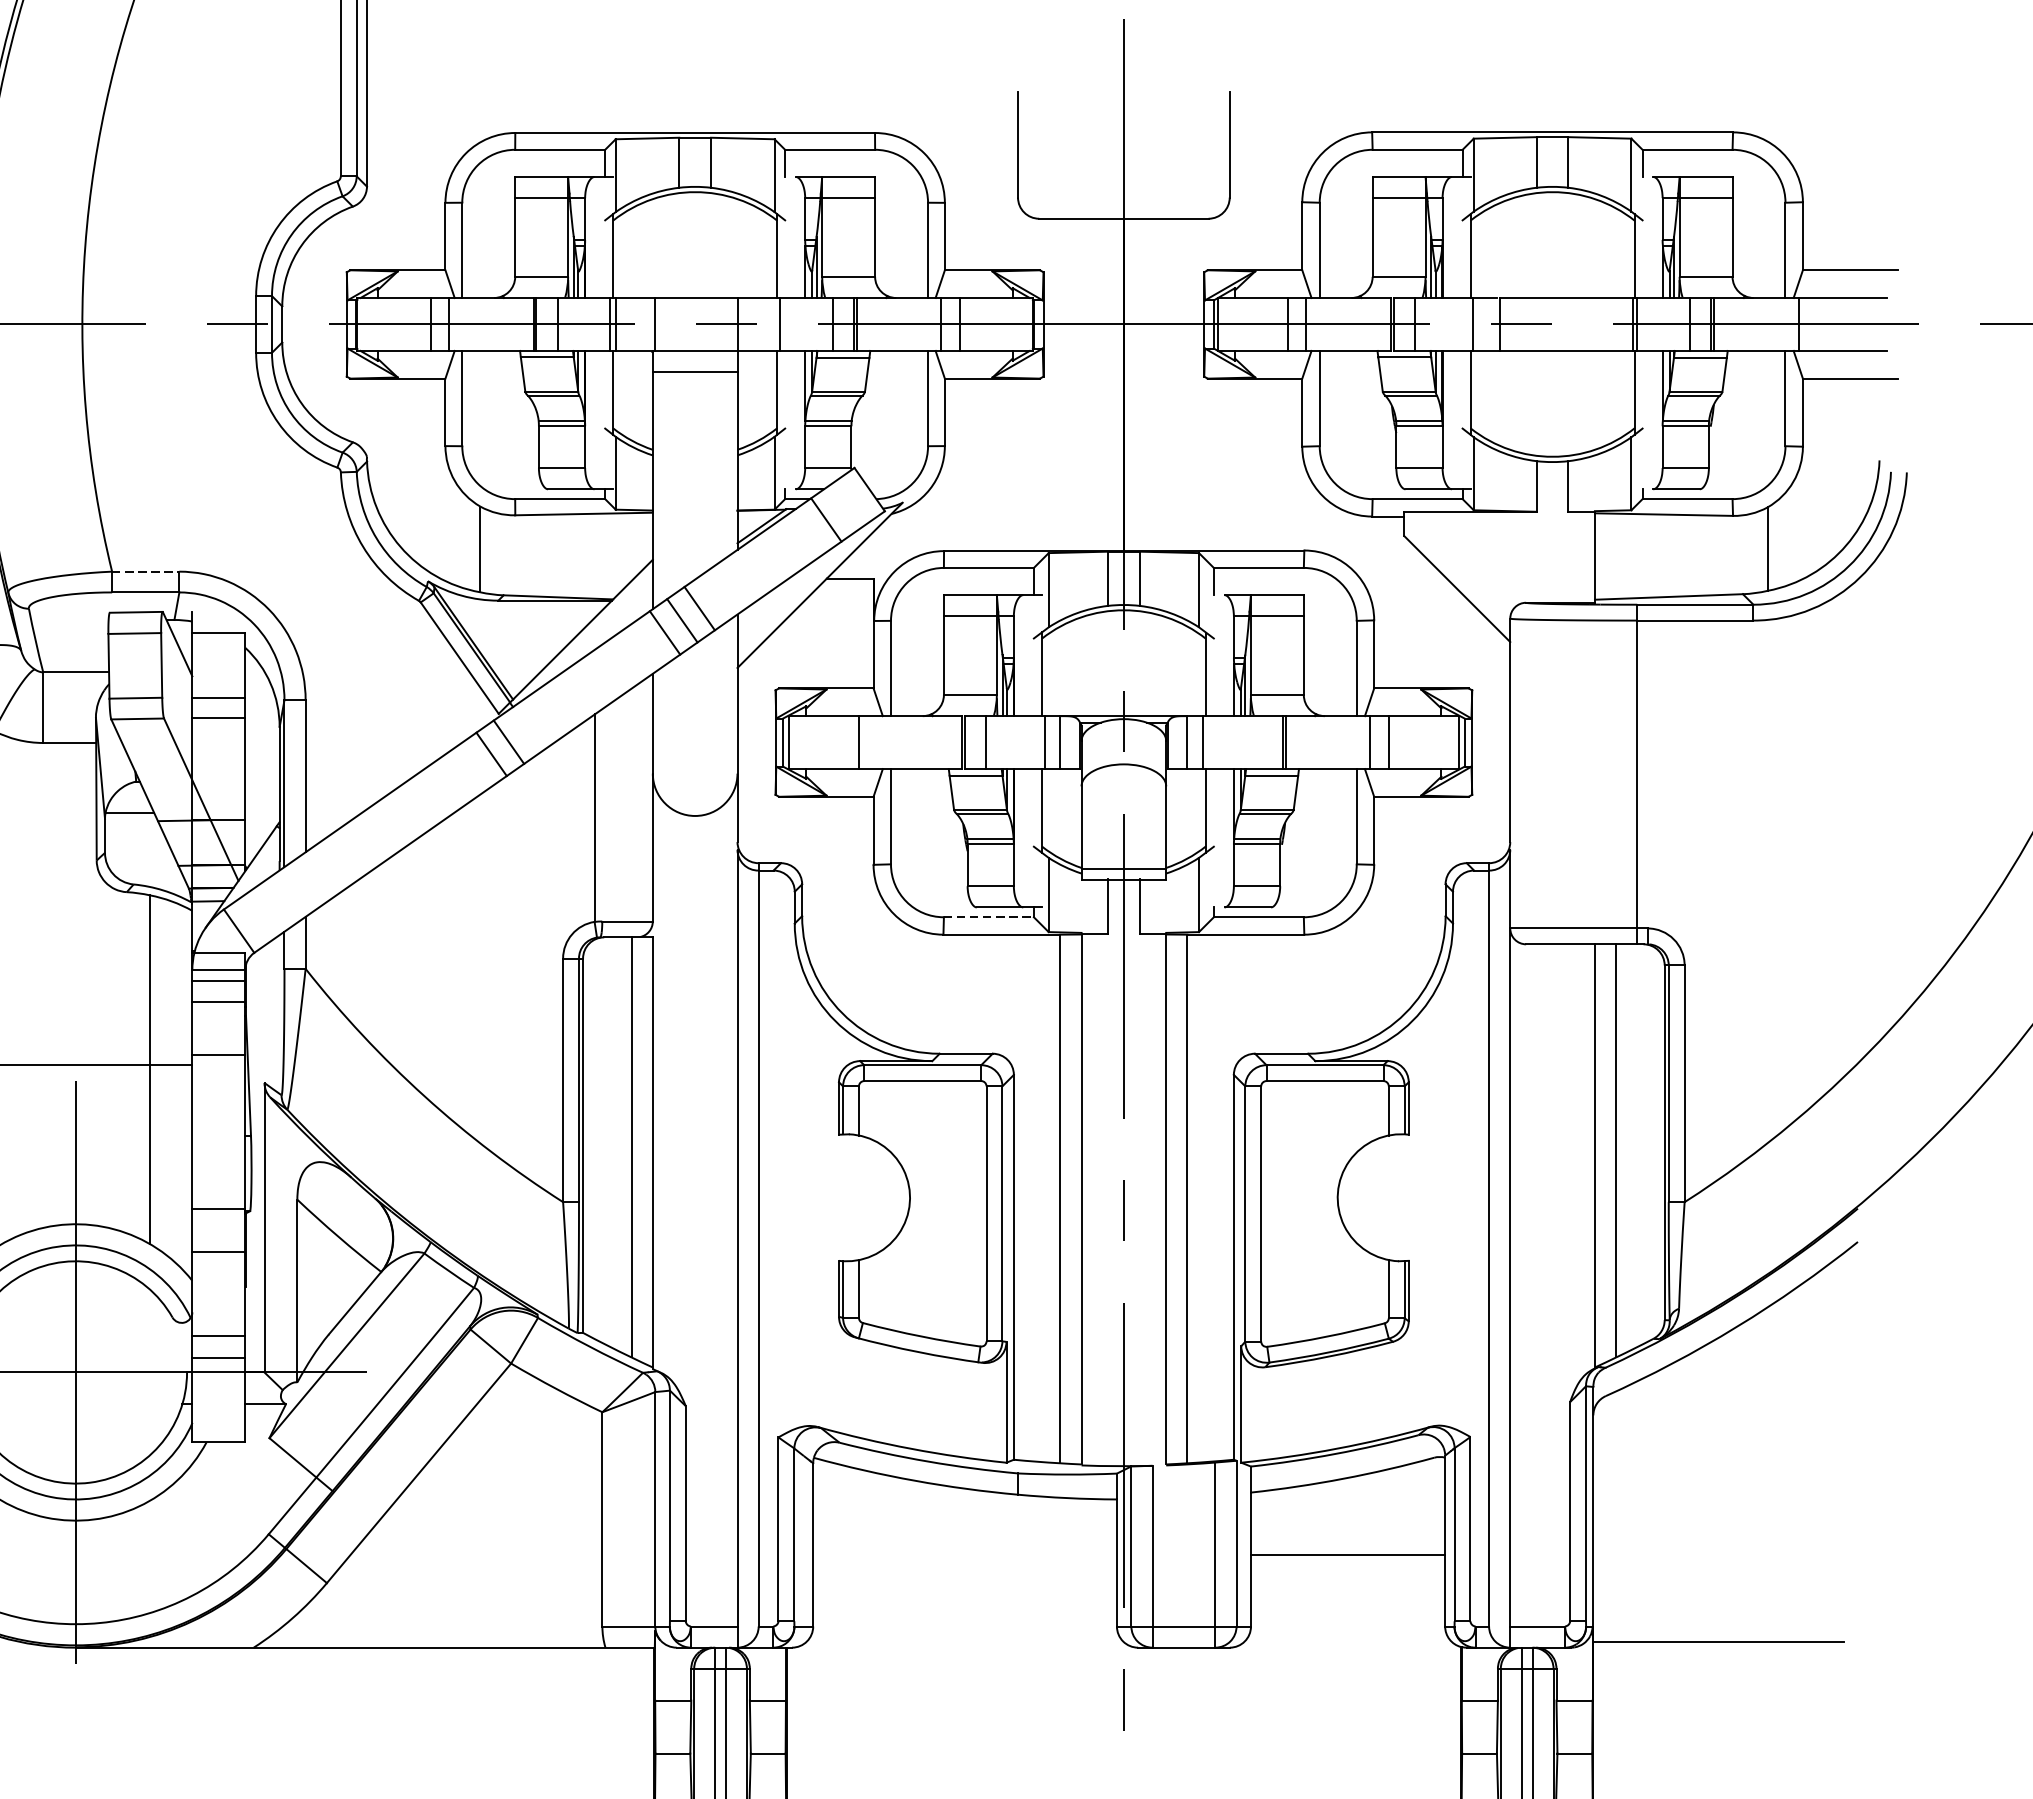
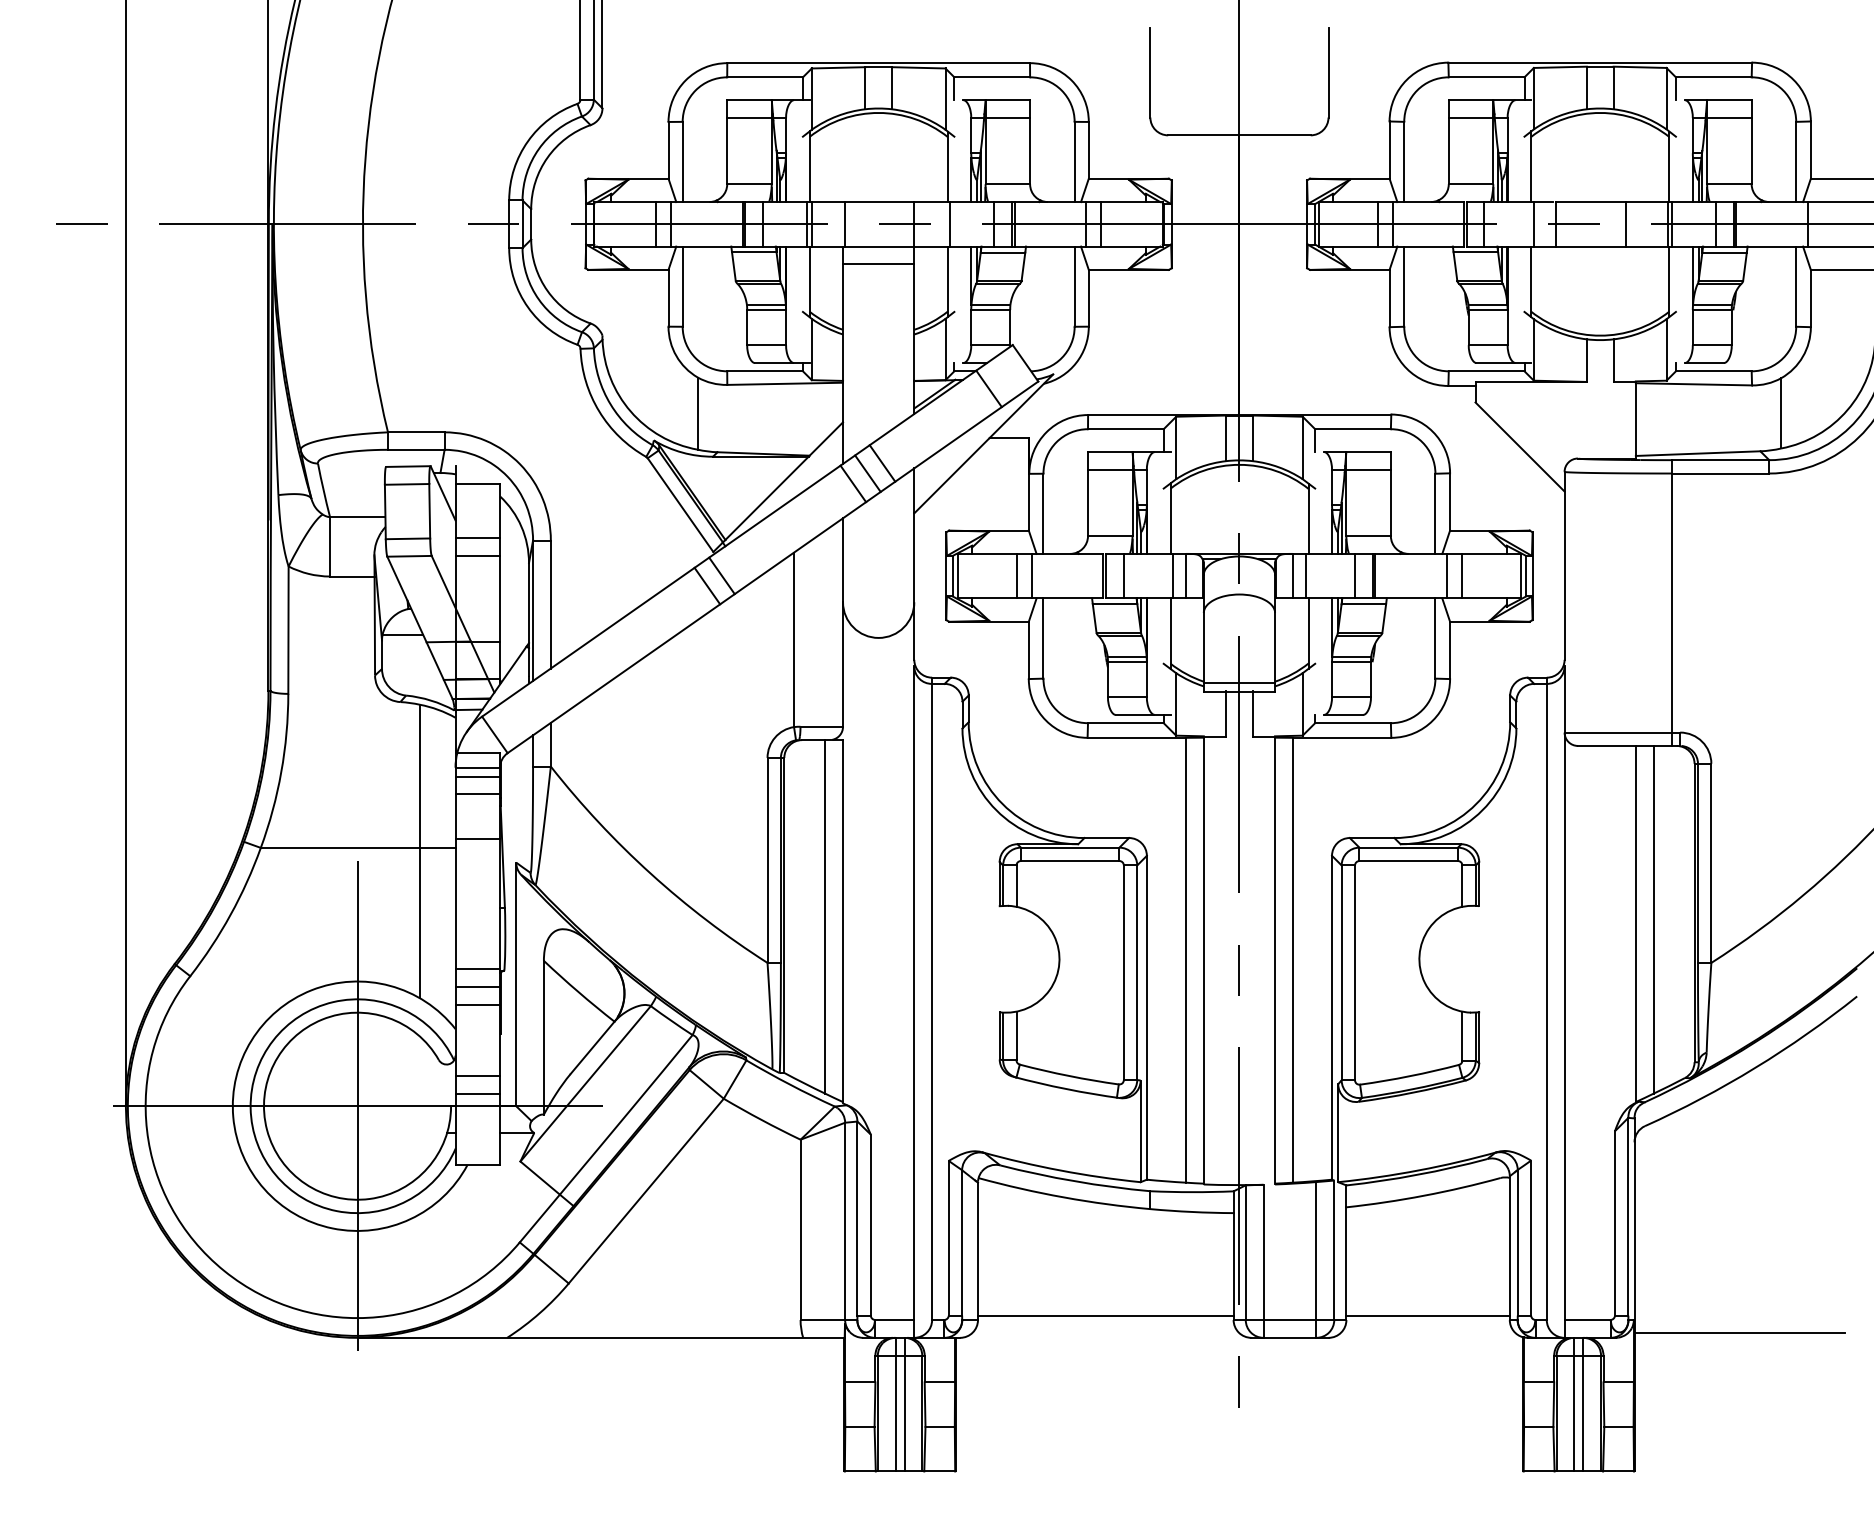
line: (1582, 324) -> (1625, 224), added
line: (145, 571) -> (416, 432), dashed -> solid
line: (877, 741) -> (1032, 575), added
line: (1261, 741) -> (1355, 575), added
line: (988, 917) -> (1125, 723), dashed -> solid
line: (218, 1230) -> (477, 986), added
line: (1347, 1554) -> (1427, 1315), moved
line: (964, 1621) -> (1105, 1315), added

